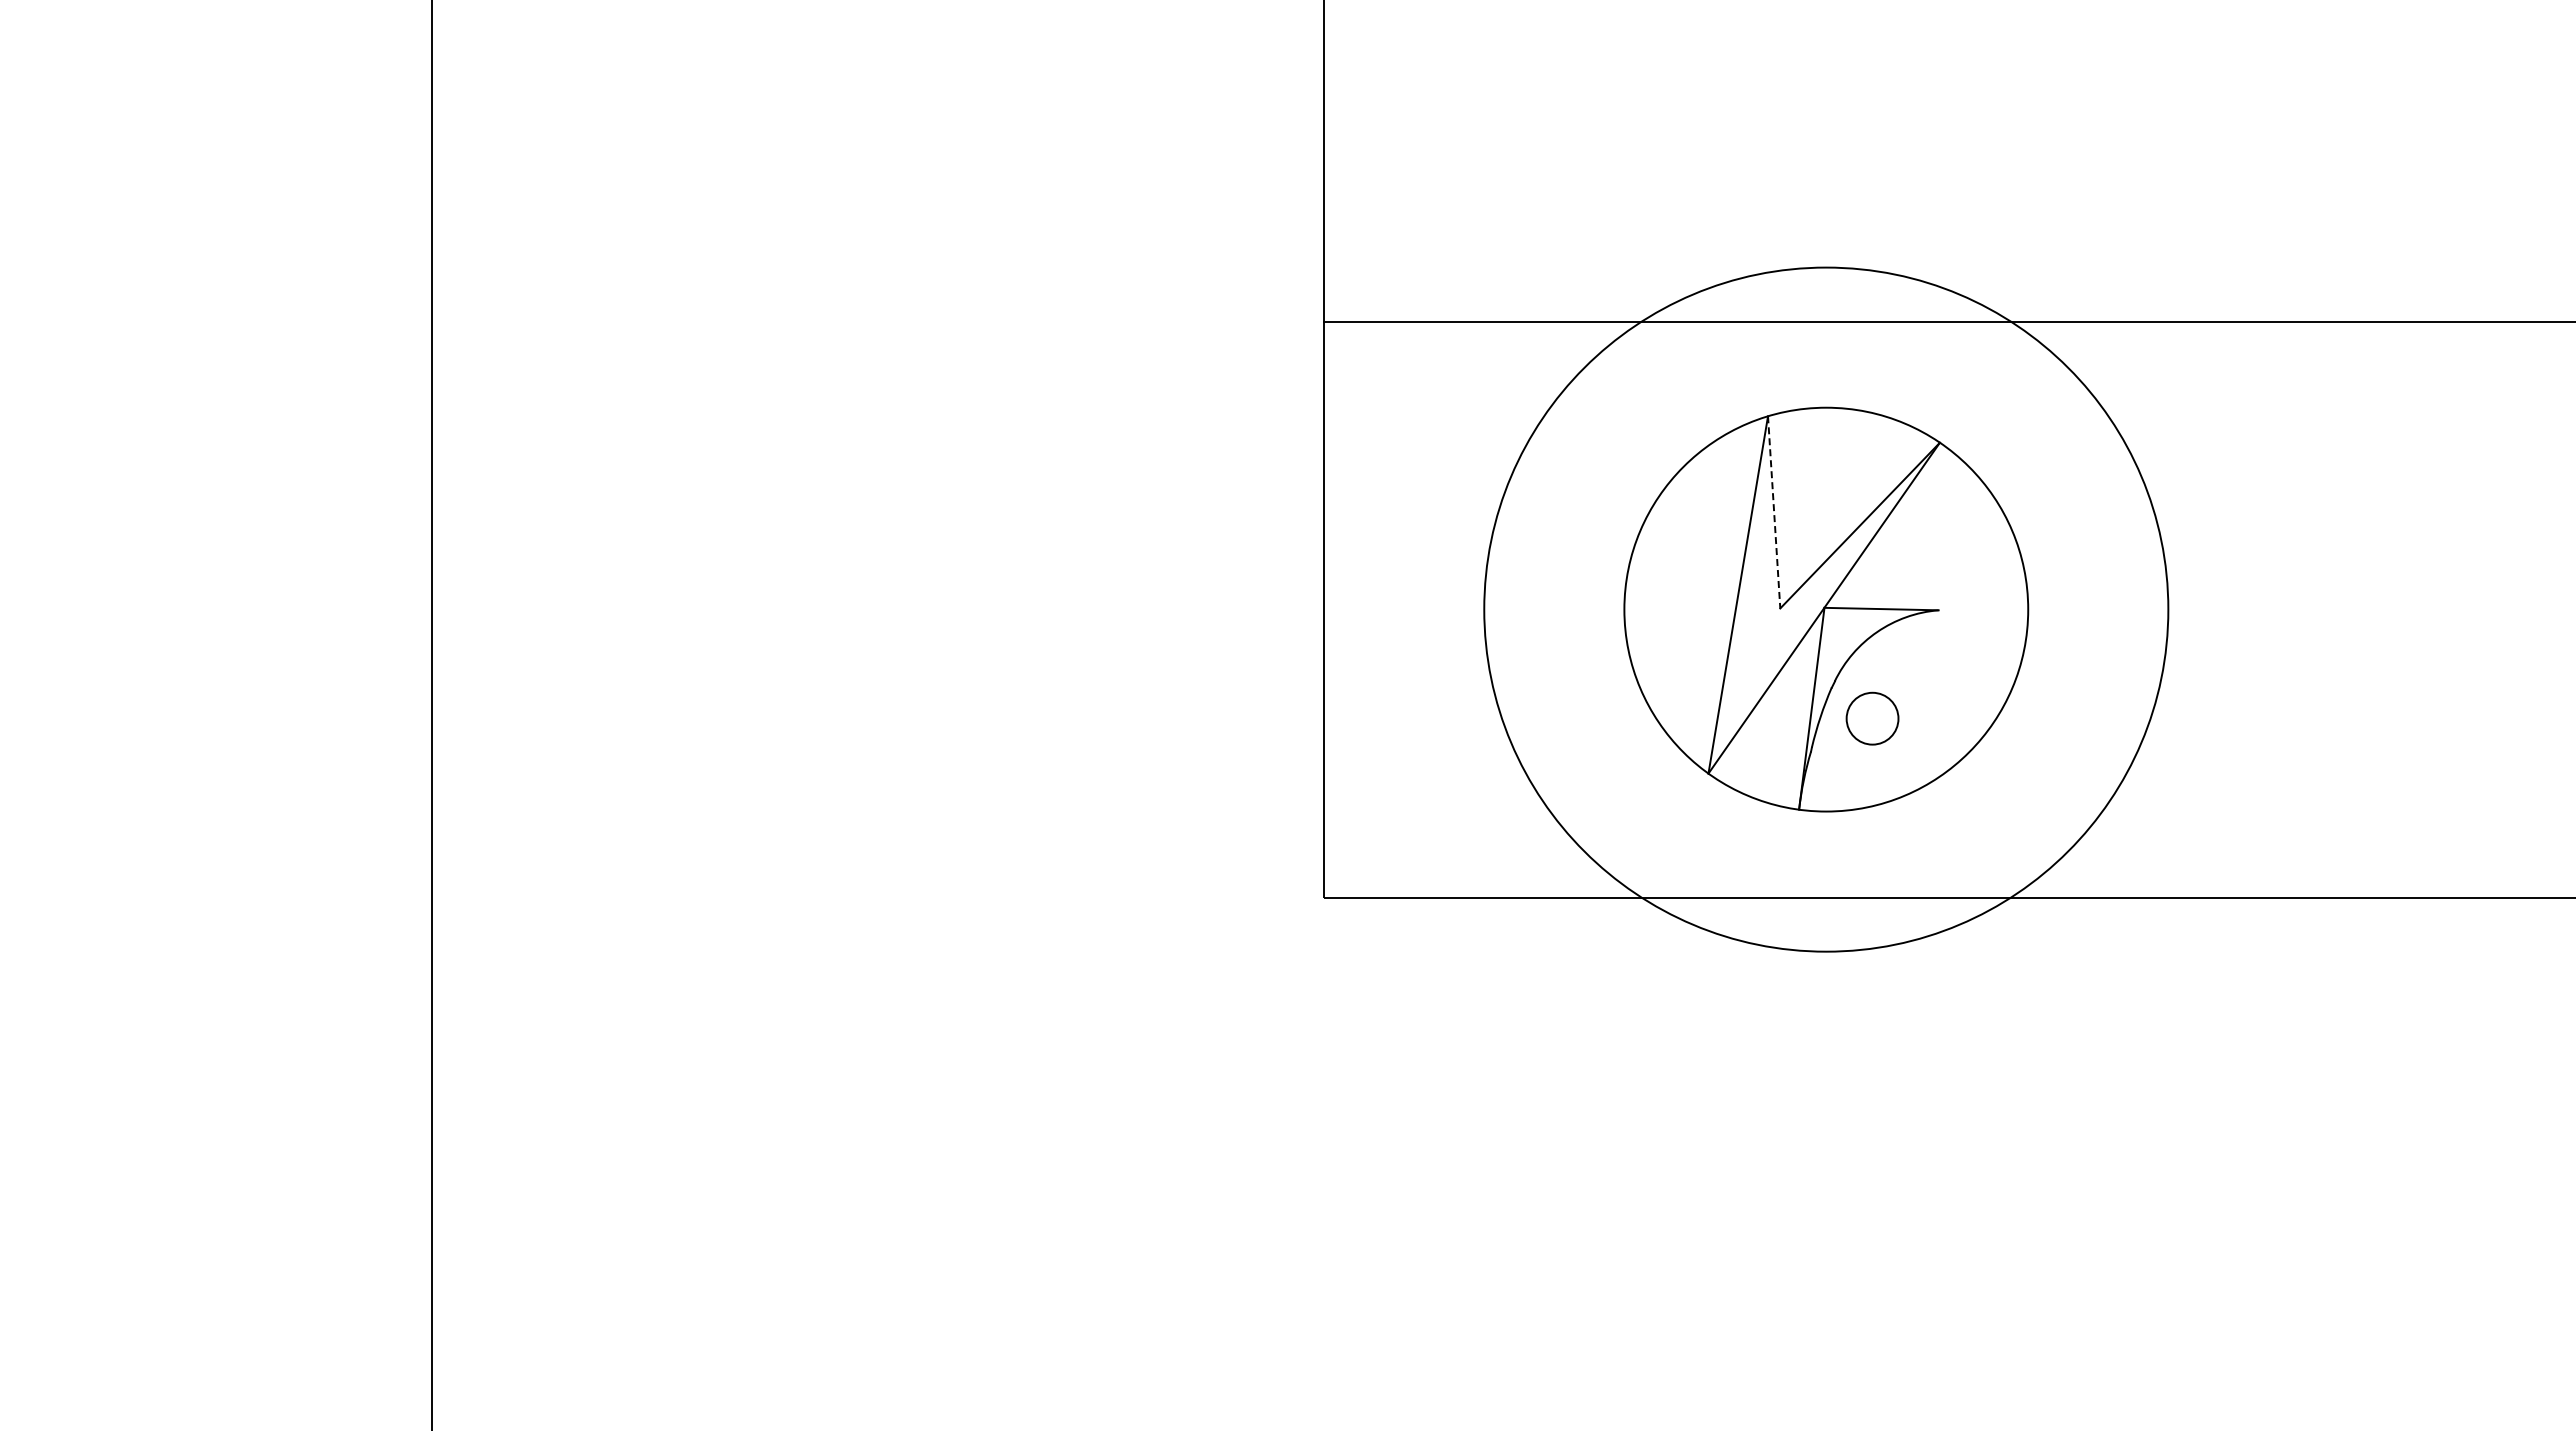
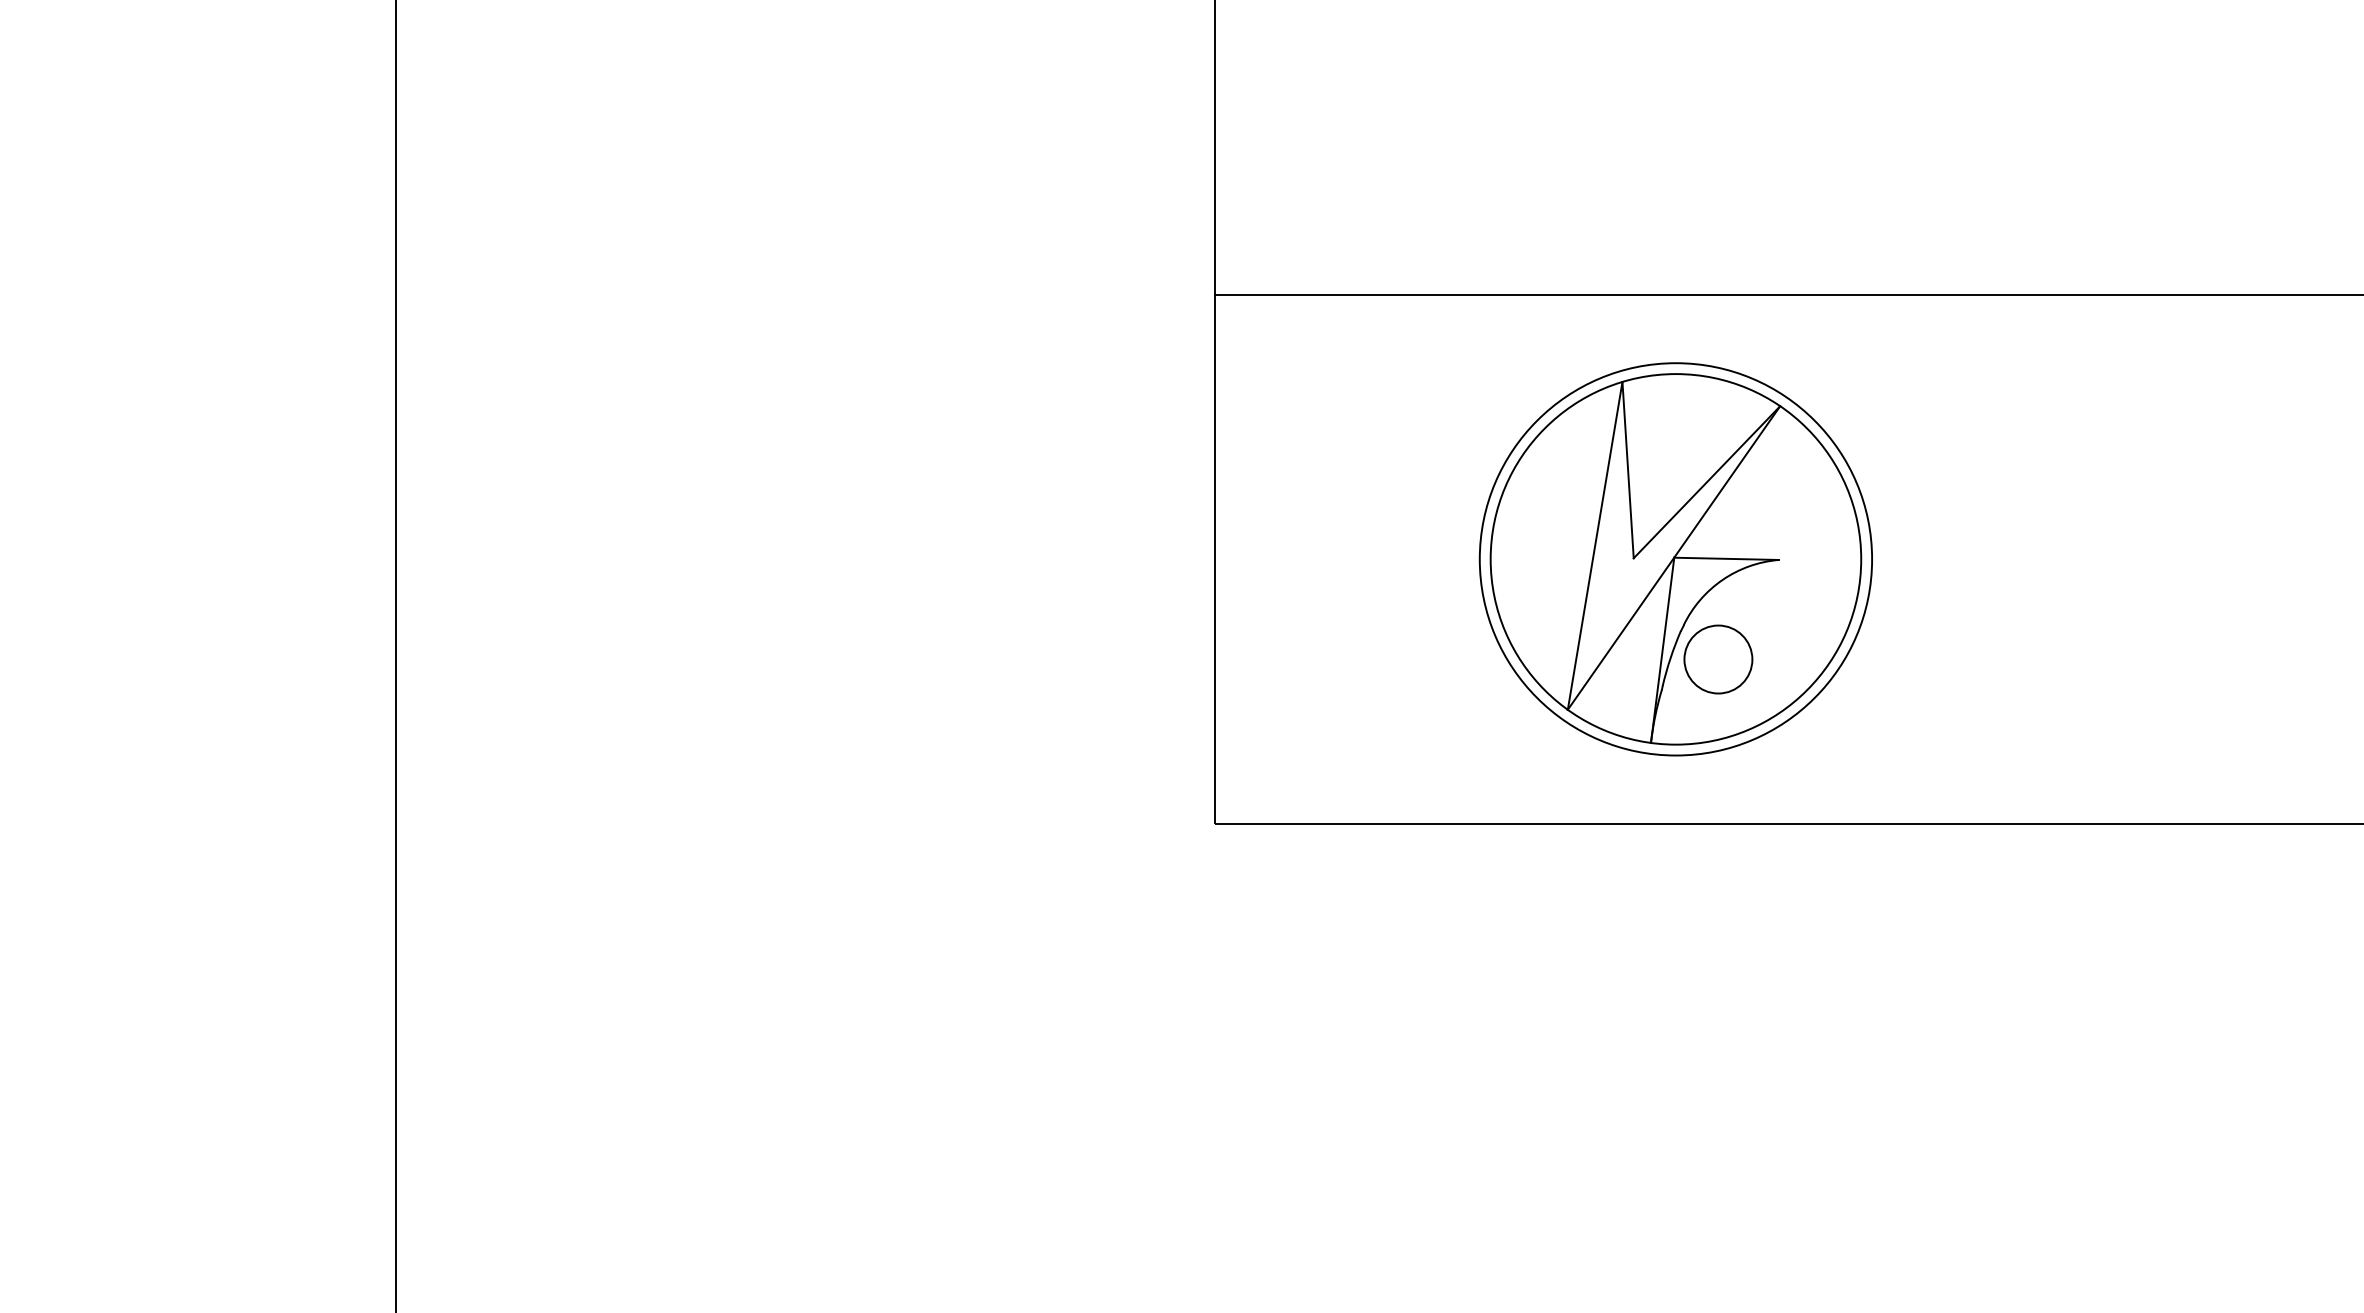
line: (1774, 512) -> (1628, 470), dashed -> solid
circle: (1826, 609) -> (1676, 559), size x0.62
circle: (1872, 718) -> (1718, 659), size x1.43

